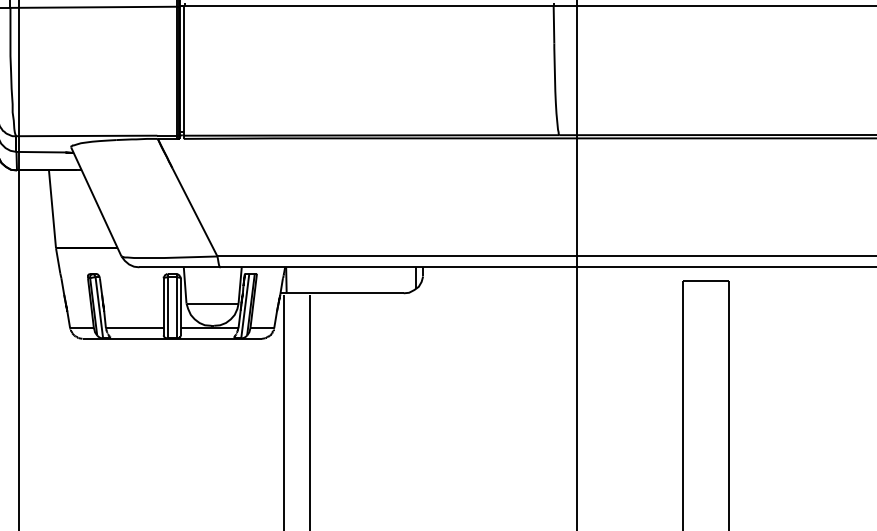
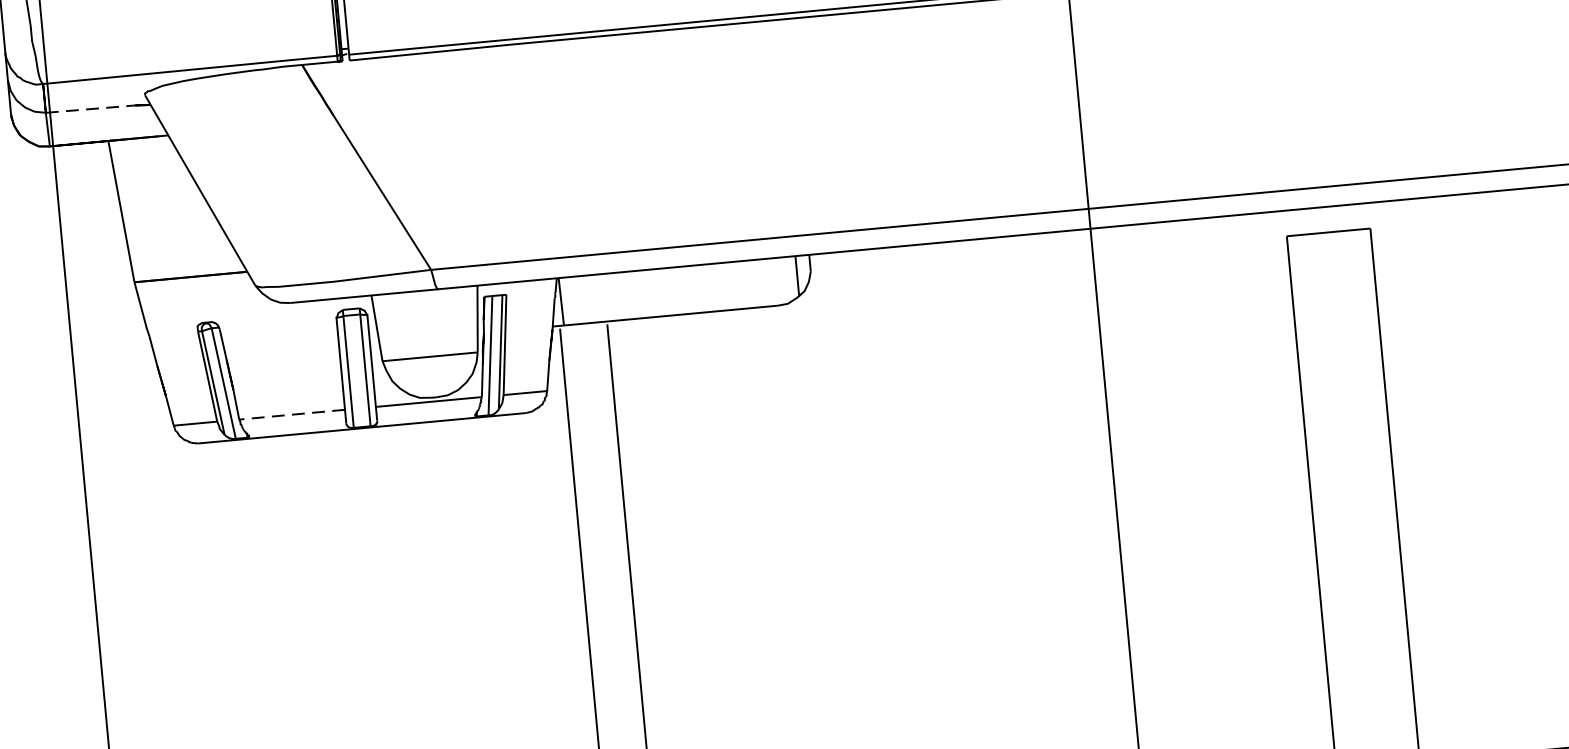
line: (41, 152) -> (91, 109), solid -> dashed
line: (134, 327) -> (291, 413), solid -> dashed

